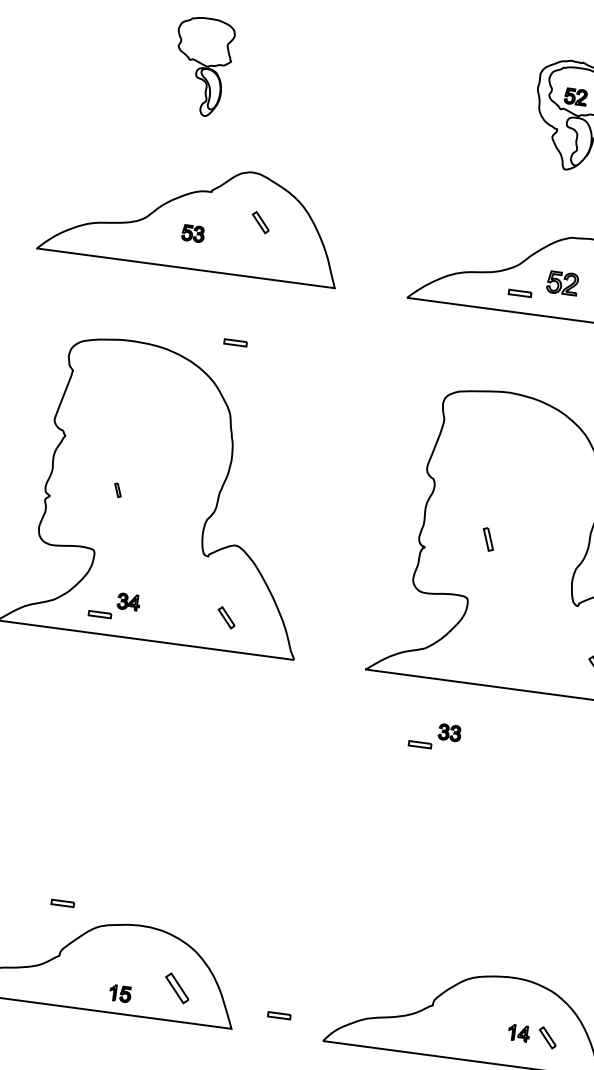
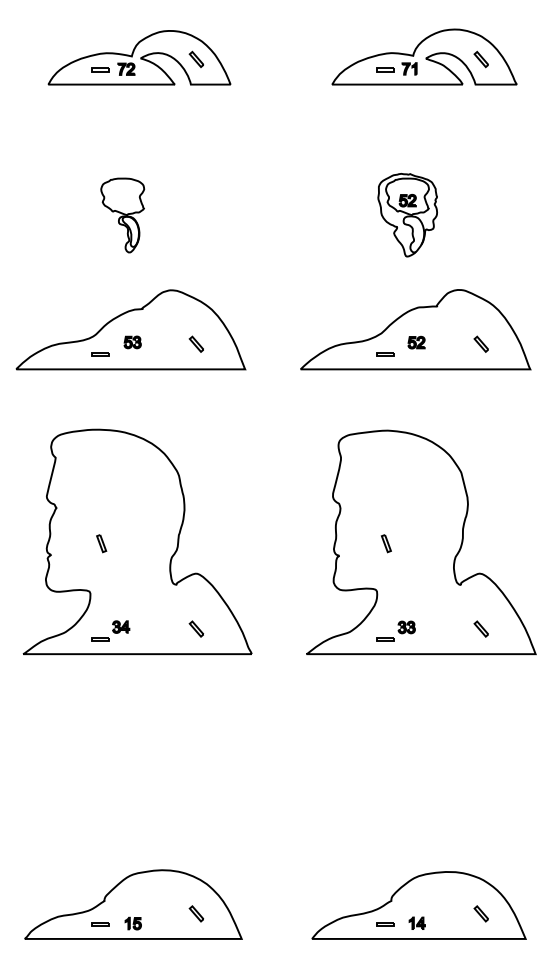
part: (259, 221) -> (195, 343), moved
part: (562, 282) -> (416, 342), size x0.71
part: (235, 342) -> (100, 354), moved
part: (117, 489) -> (101, 543), size x1.67
part: (434, 734) -> (395, 630), moved
part: (62, 903) -> (100, 924), moved
part: (177, 987) -> (196, 913), size x0.71
part: (119, 993) -> (132, 923), moved
part: (279, 1016) -> (385, 924), moved
part: (518, 1032) -> (416, 922), moved

